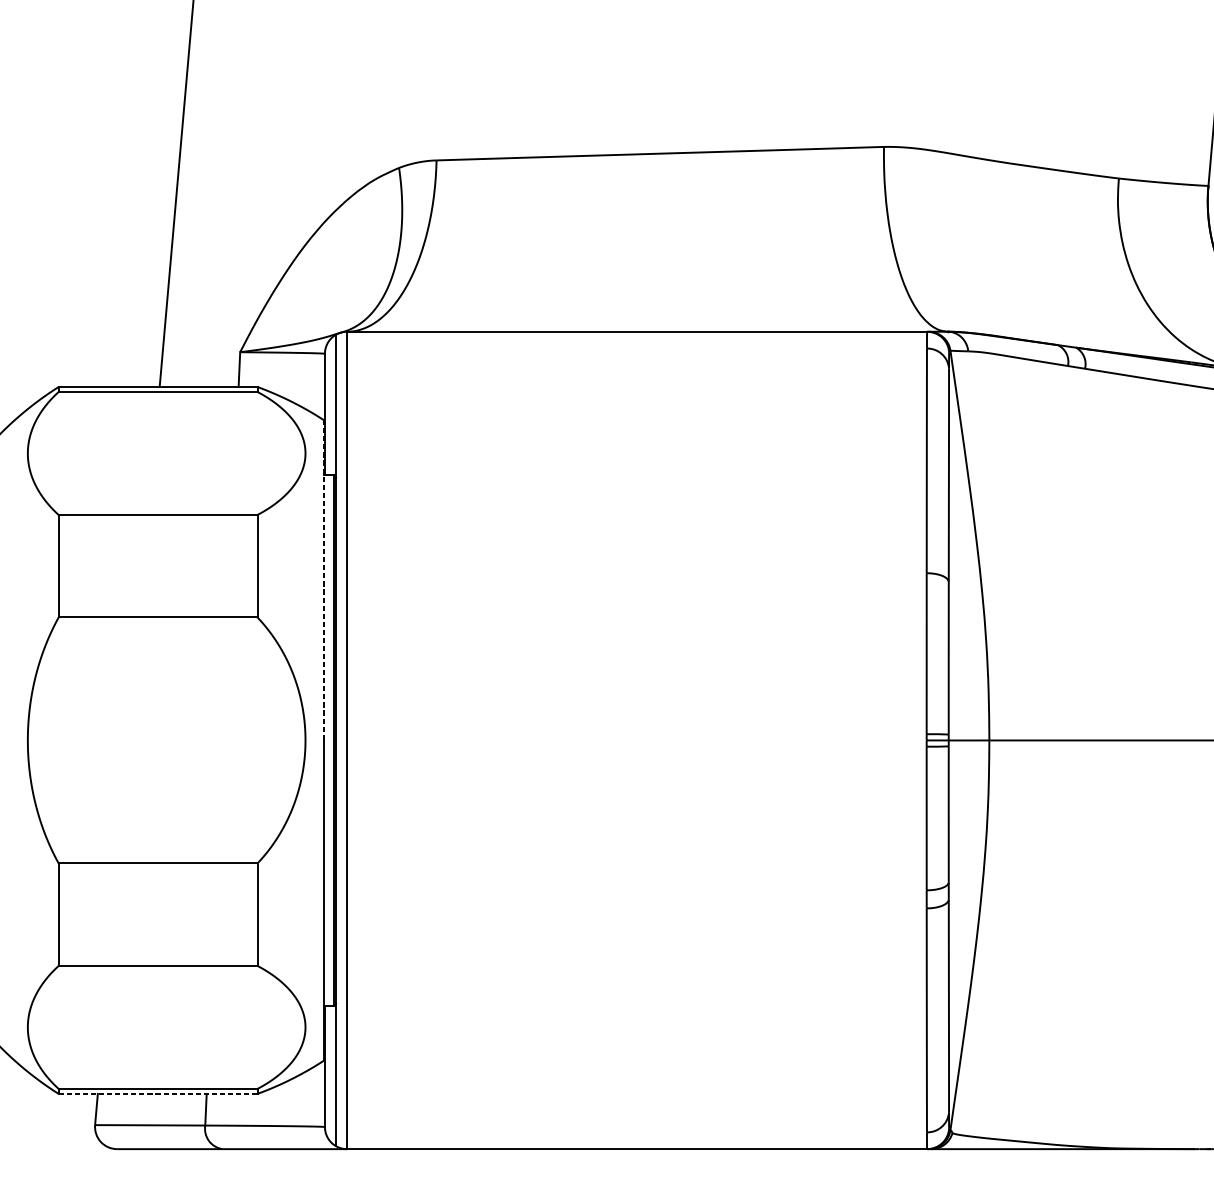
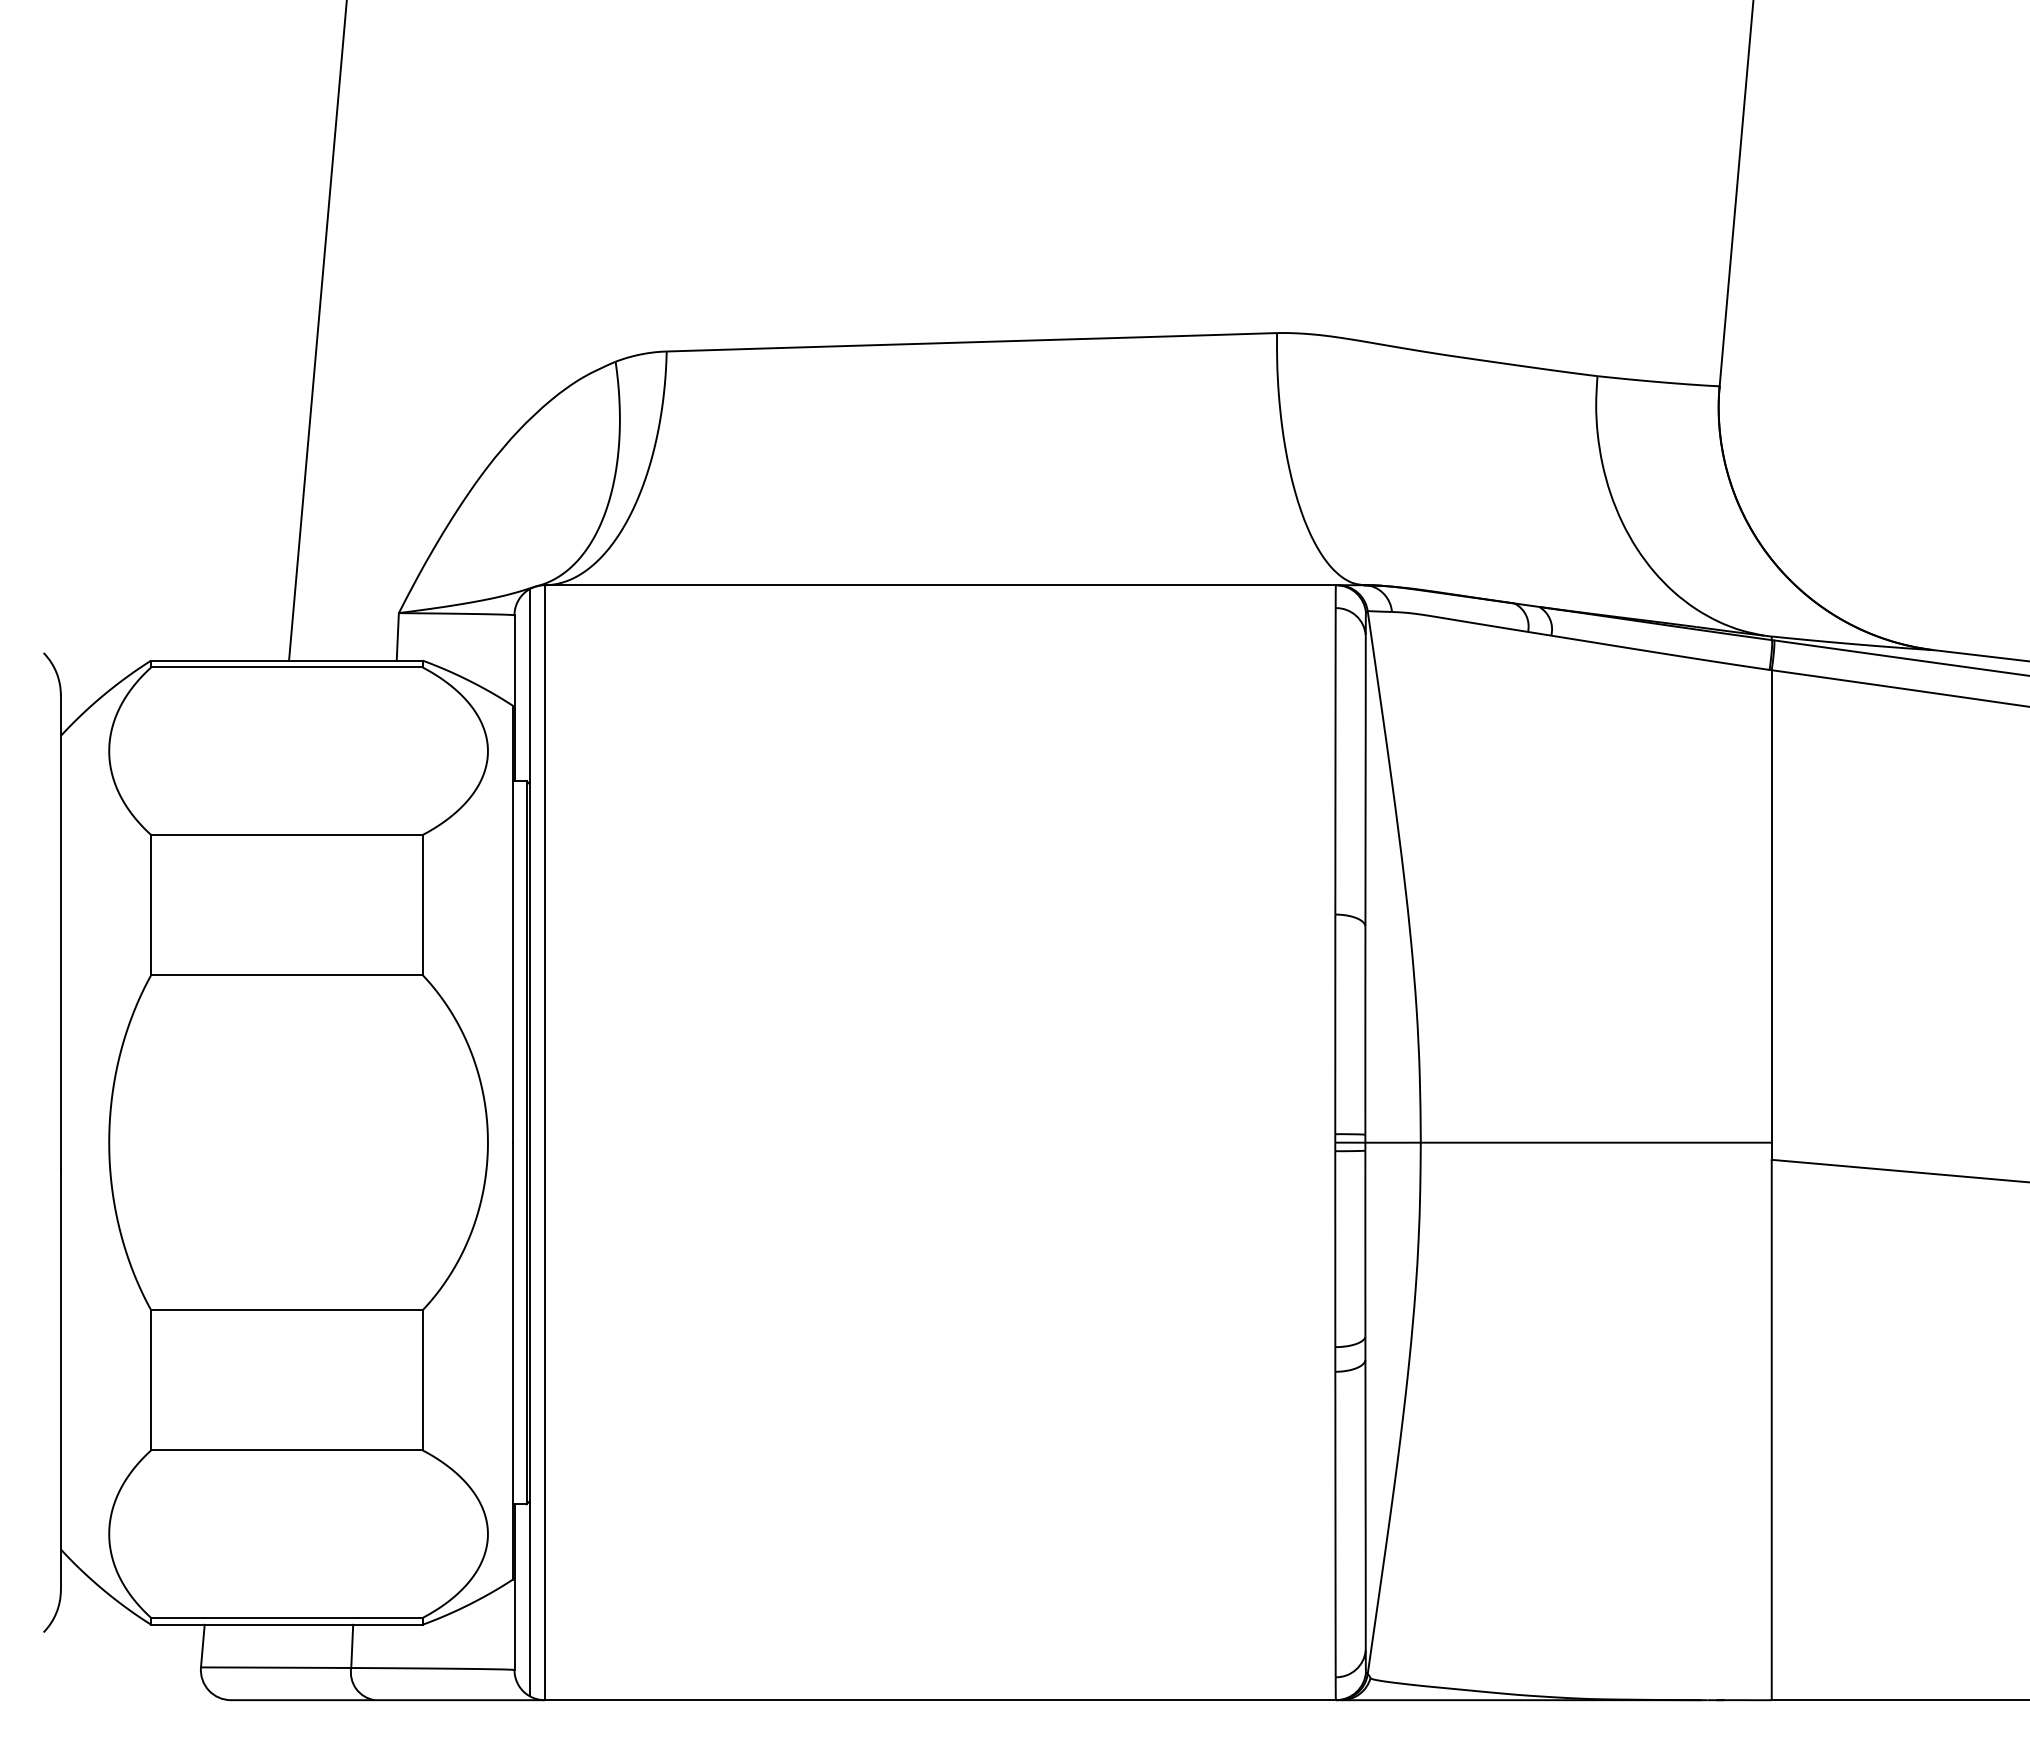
line: (323, 580) -> (512, 924), dashed -> solid
line: (157, 1093) -> (286, 1624), dashed -> solid

